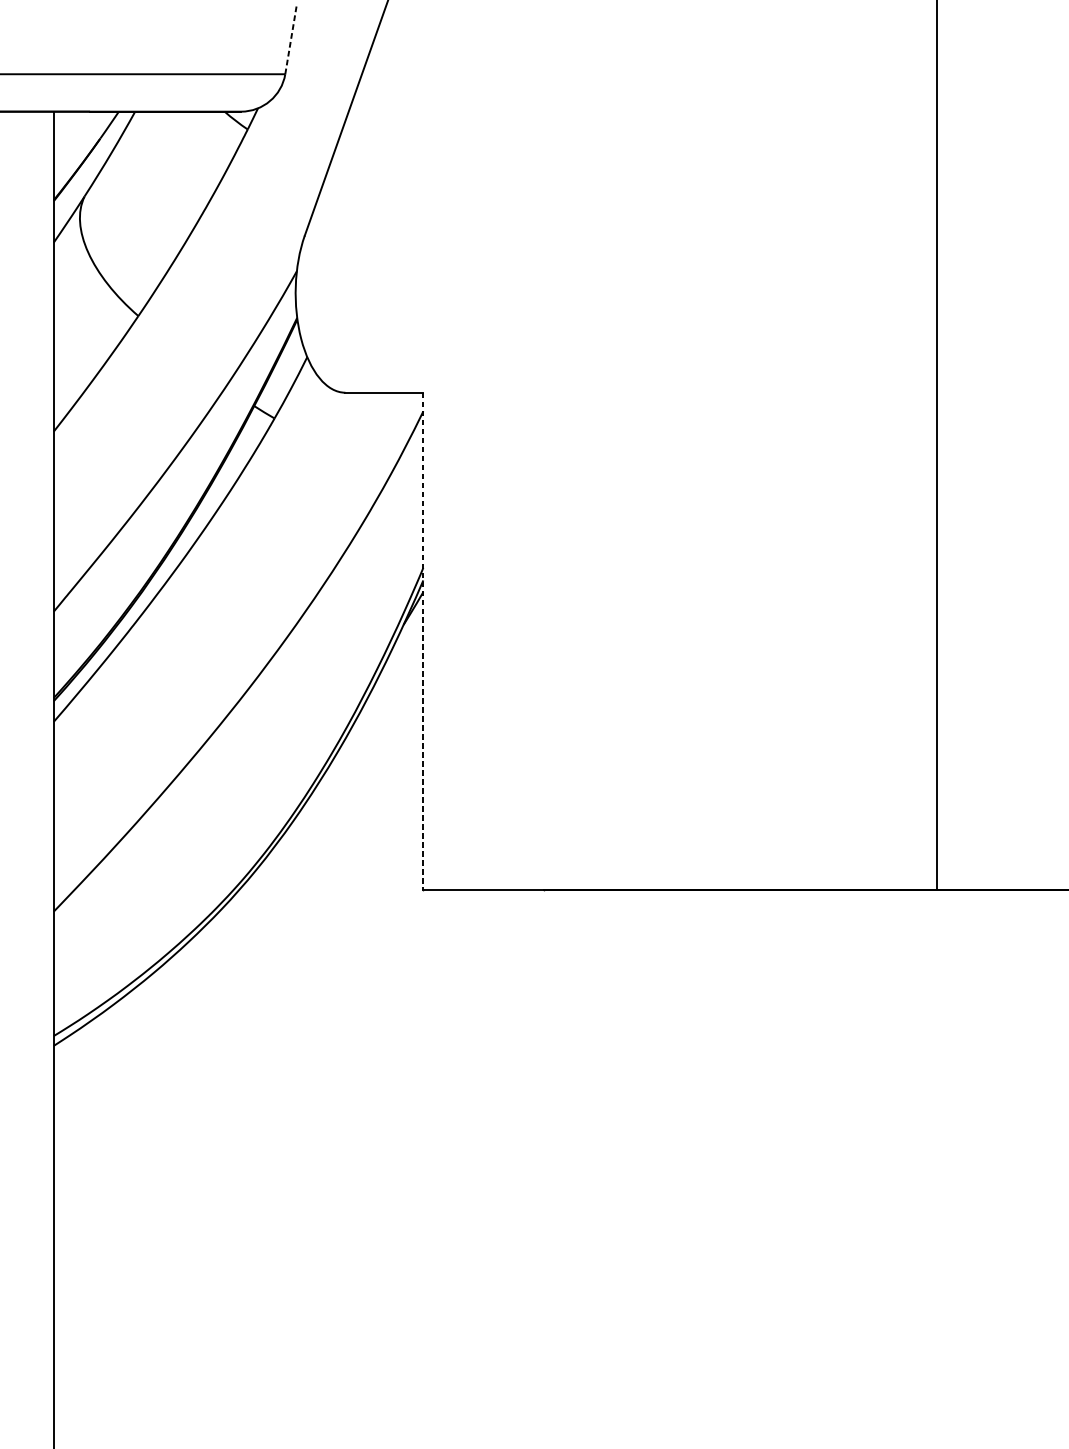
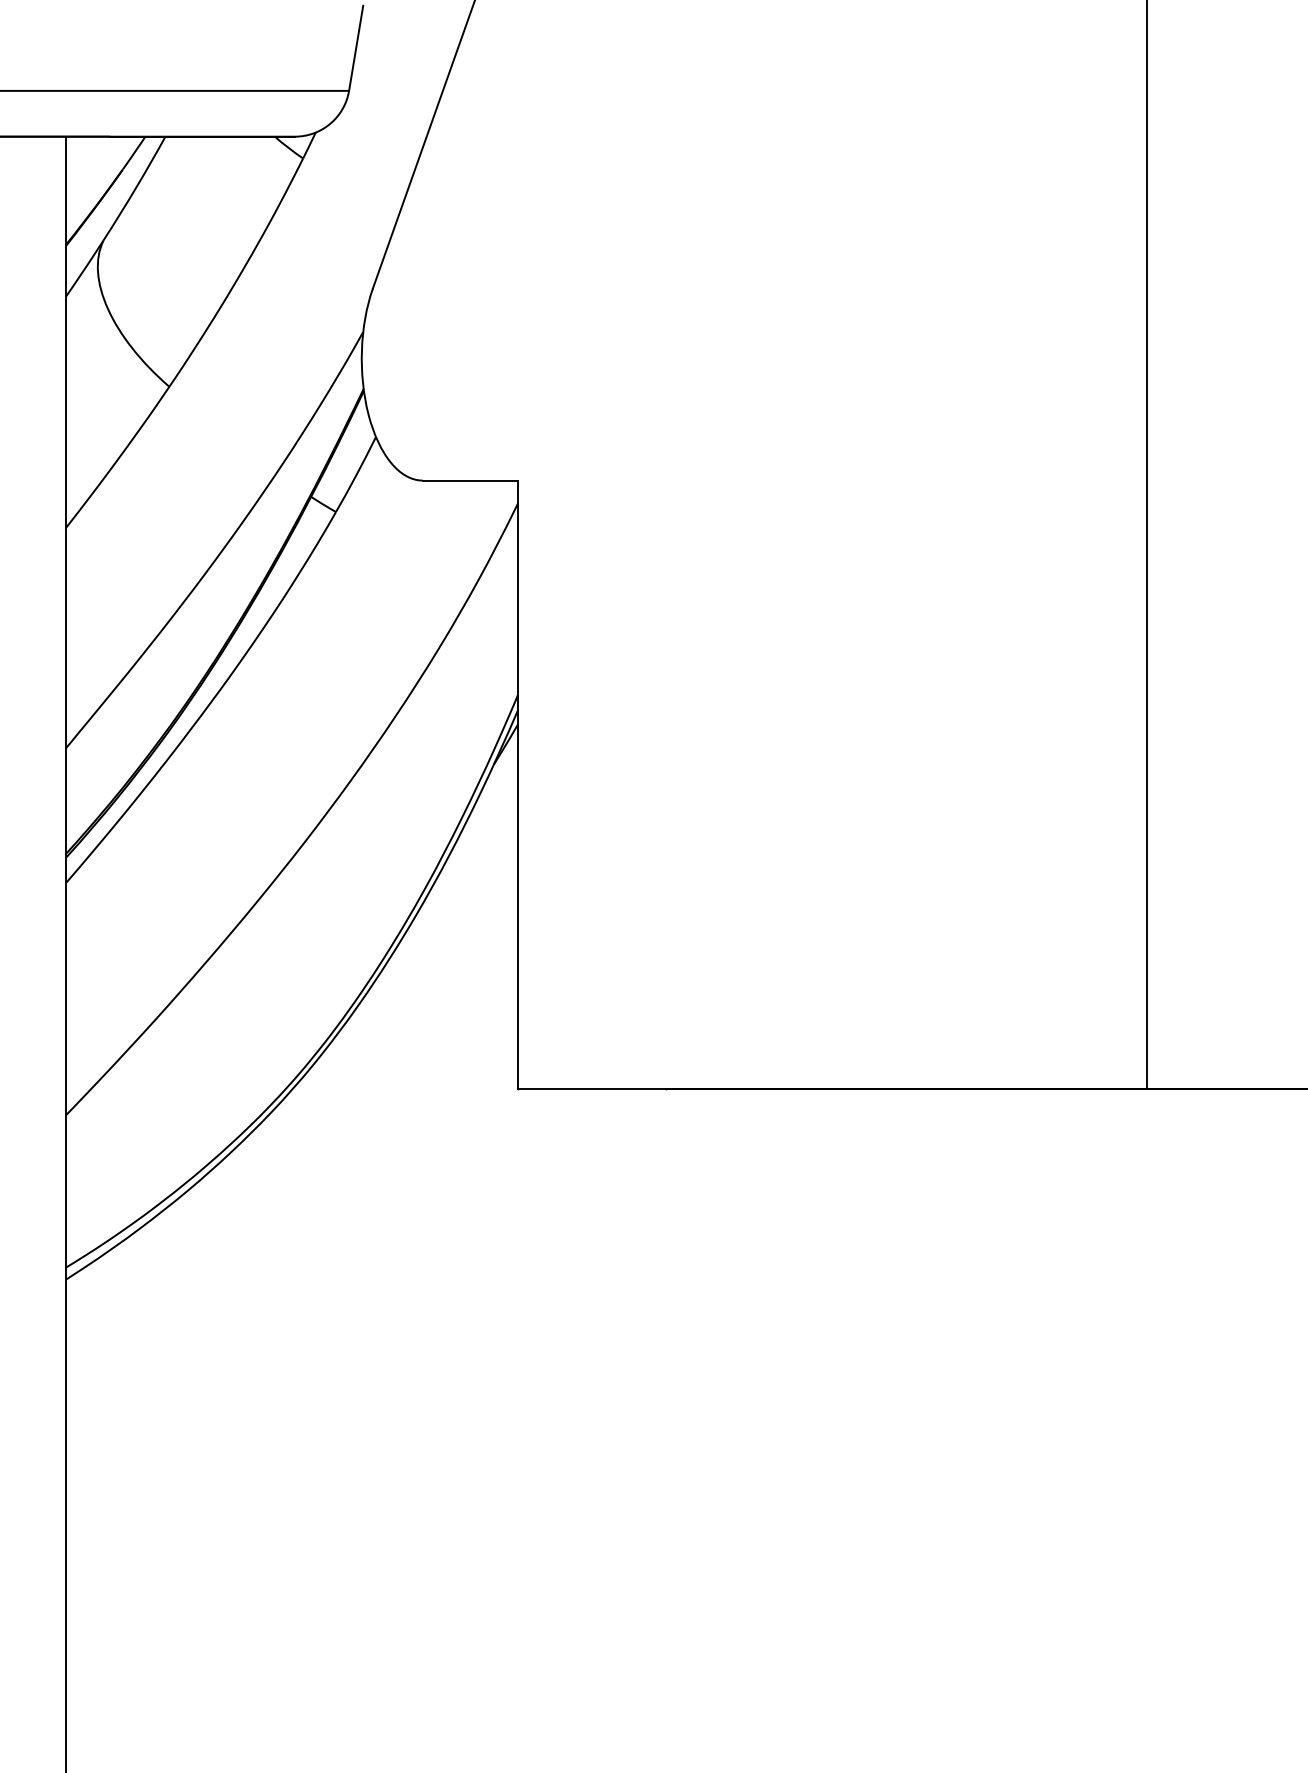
line: (291, 38) -> (356, 47), dashed -> solid
line: (423, 641) -> (518, 785), dashed -> solid

